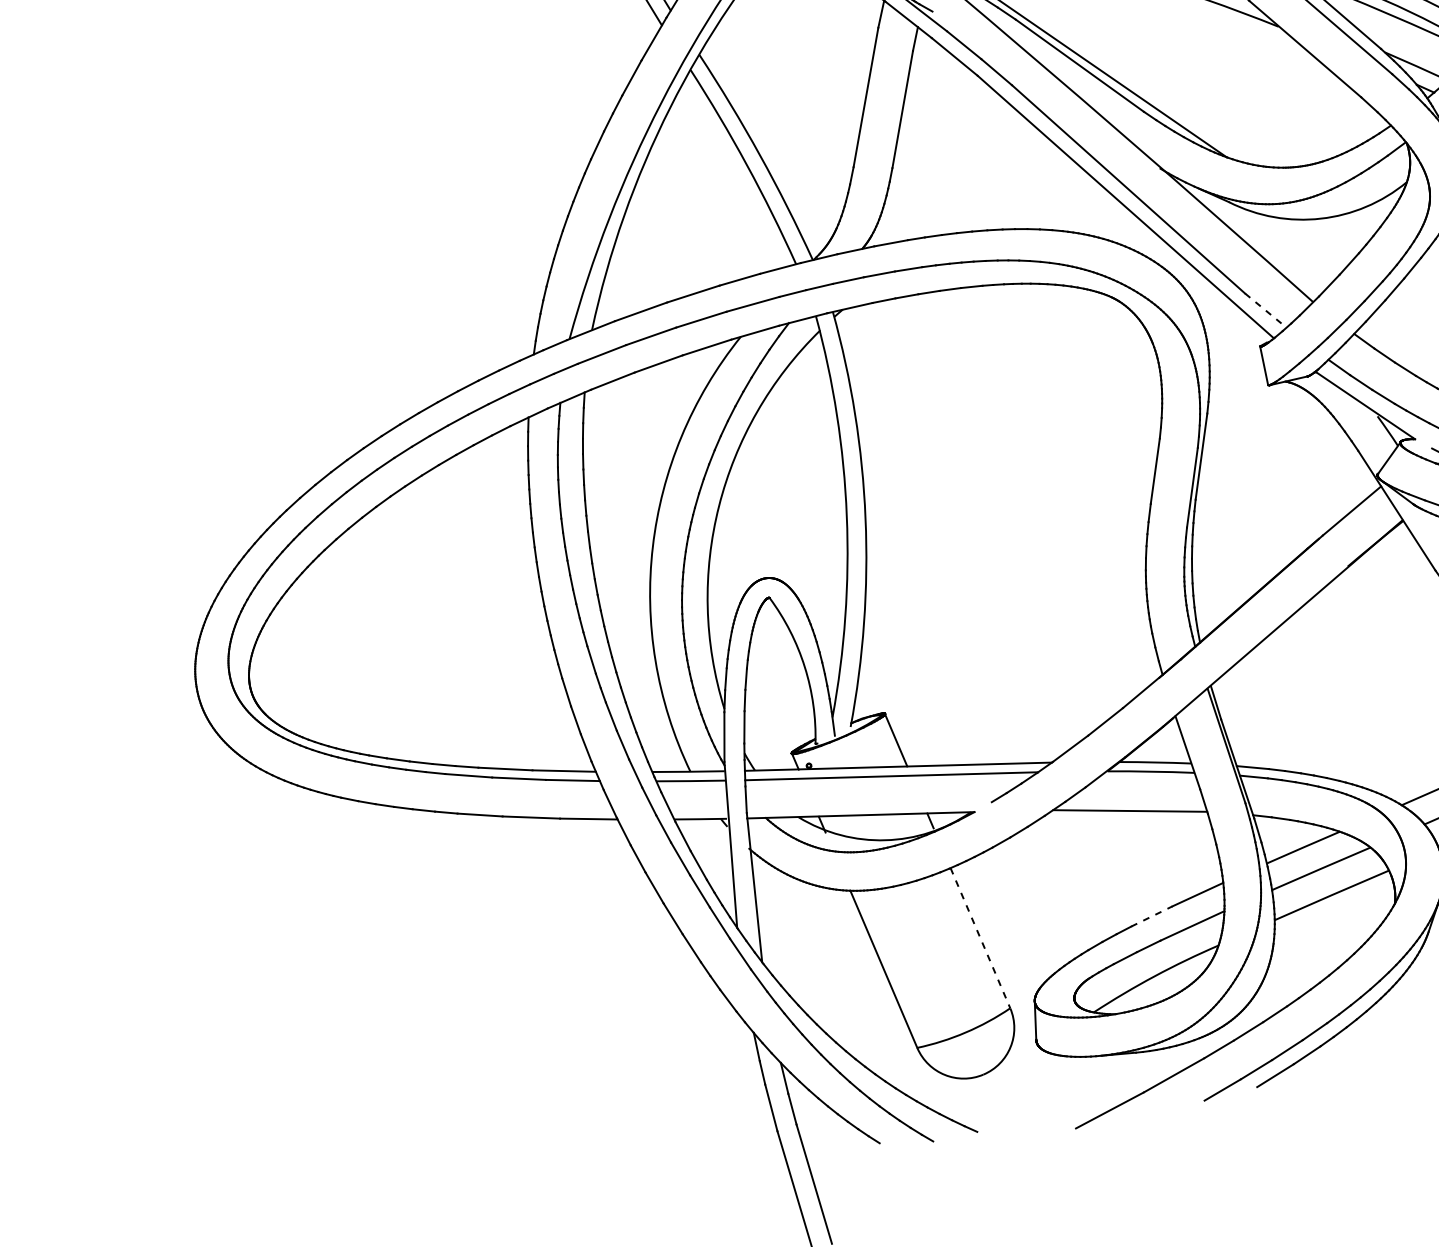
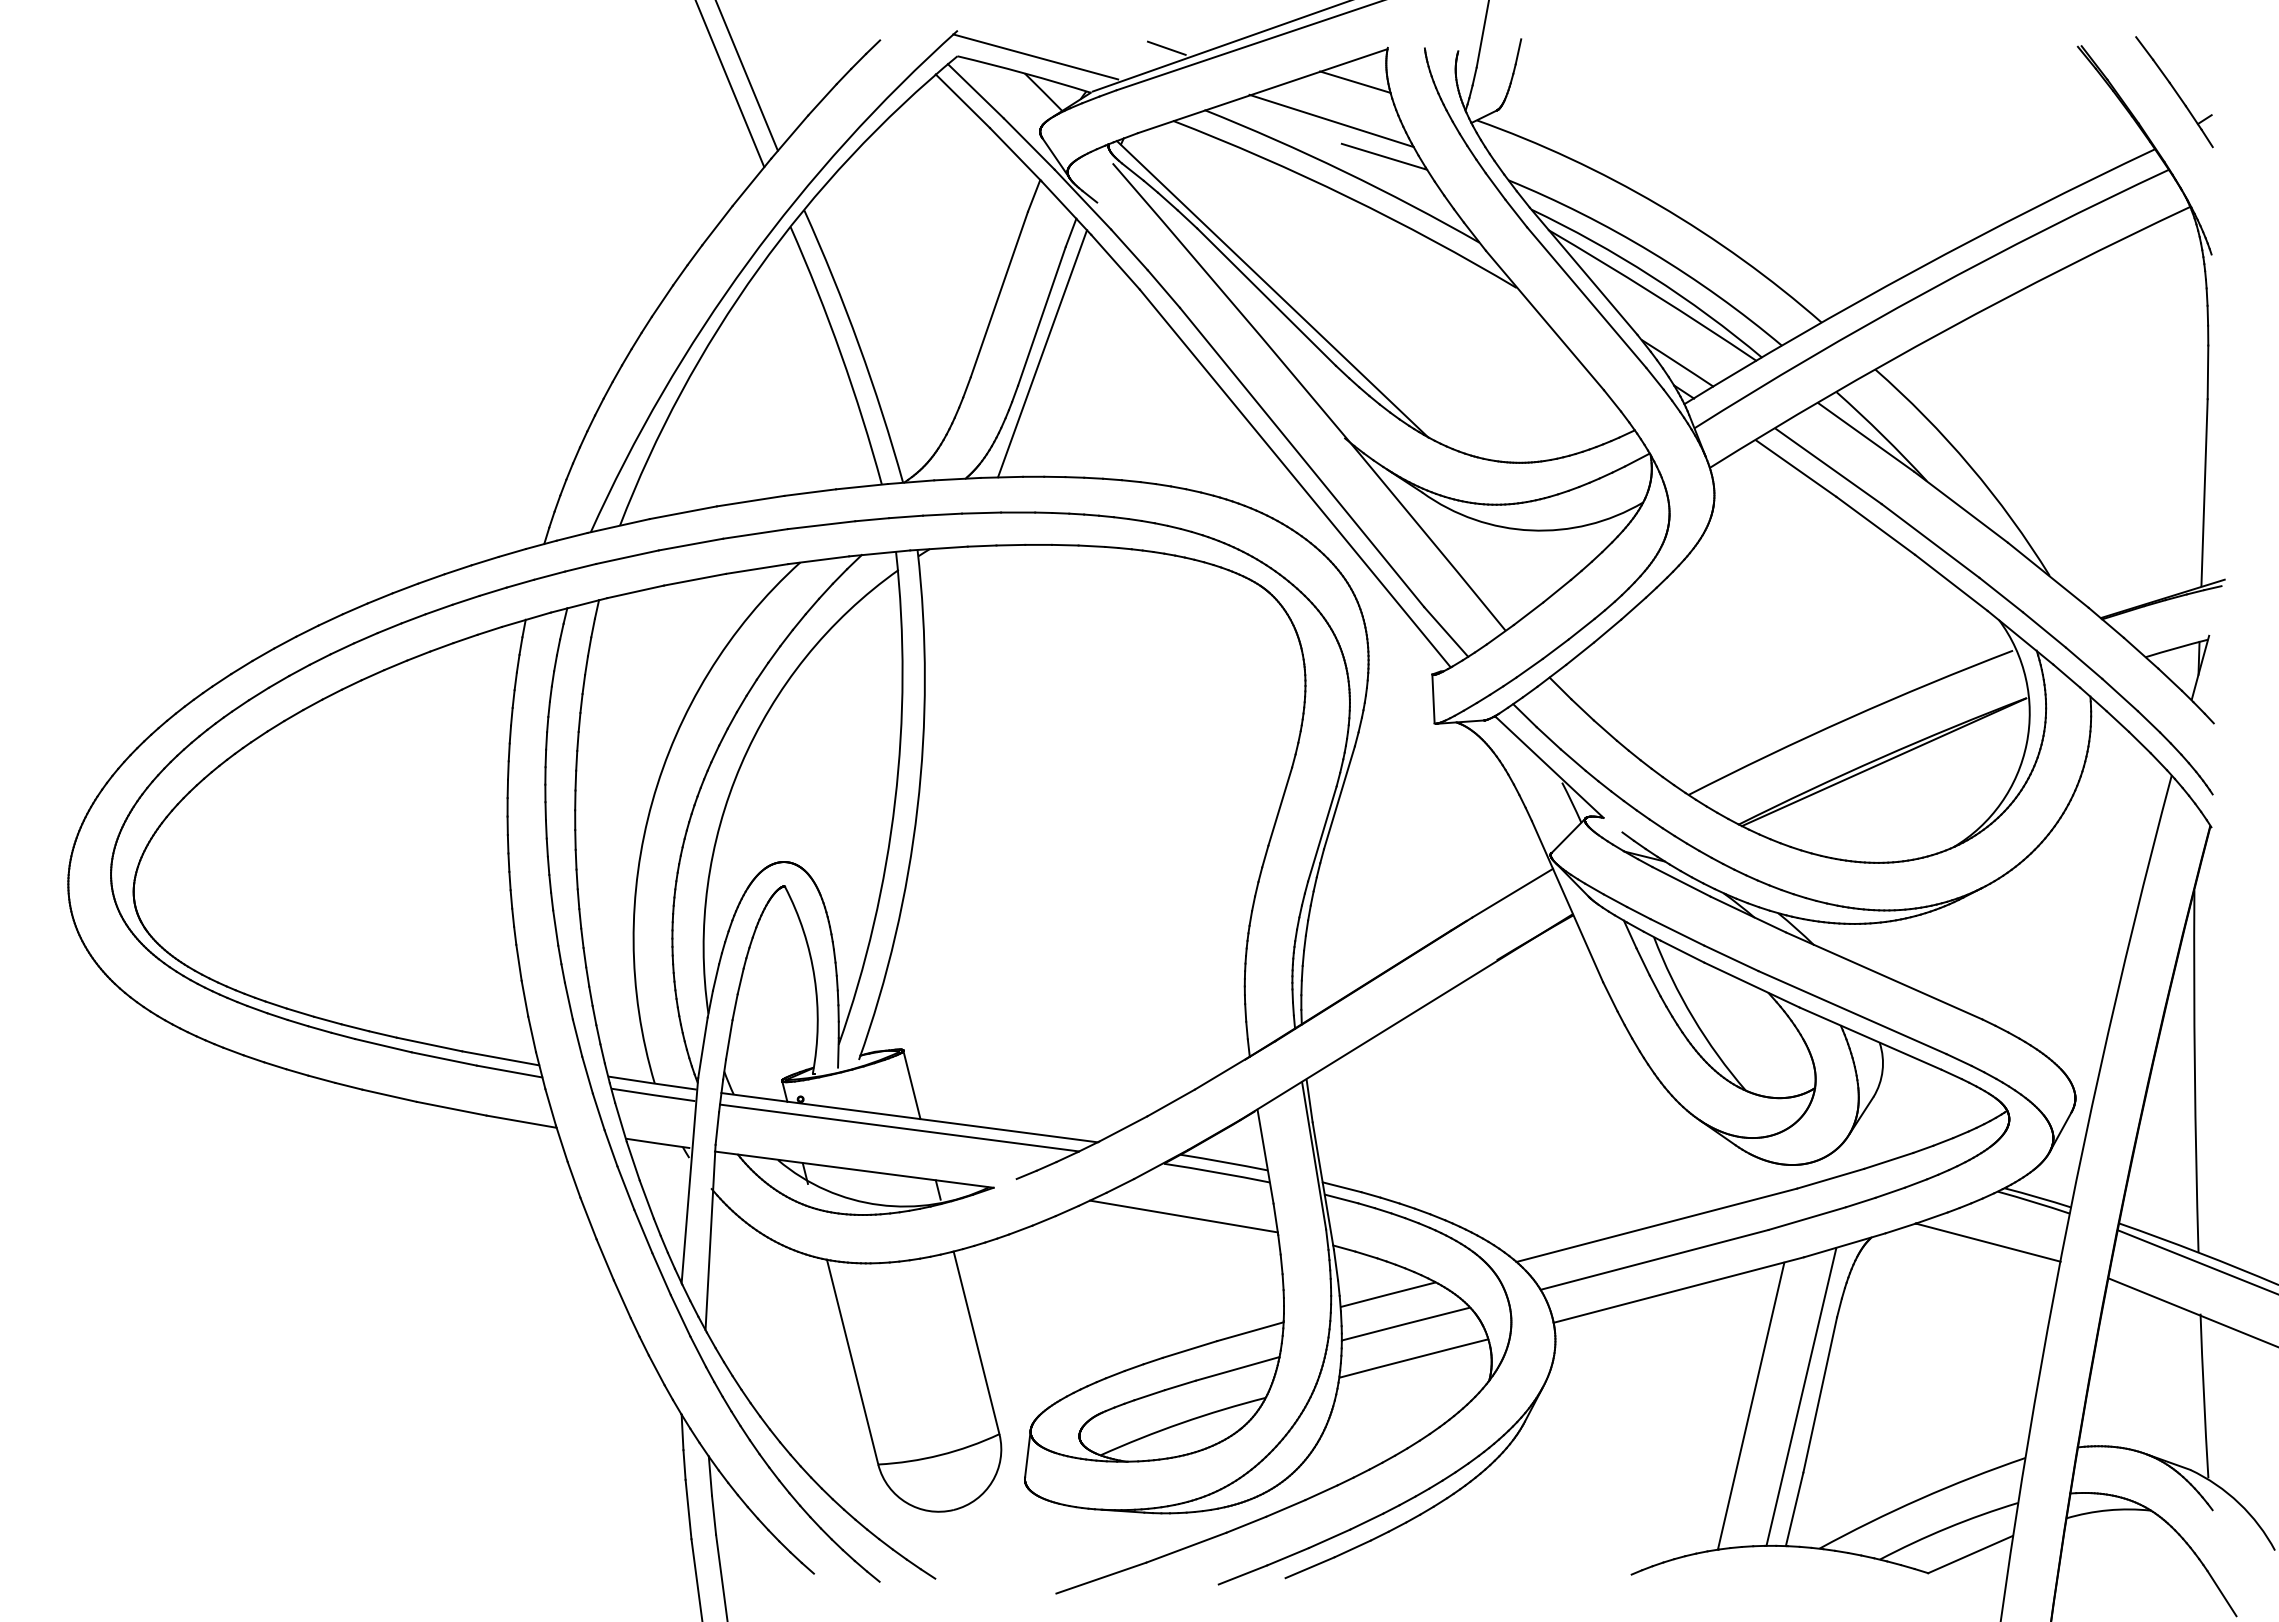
line: (907, 139) -> (1042, 353), added
line: (1266, 310) -> (1446, 632), dashed -> solid
line: (1152, 916) -> (1190, 1349), dashed -> solid
line: (980, 938) -> (976, 1343), dashed -> solid

